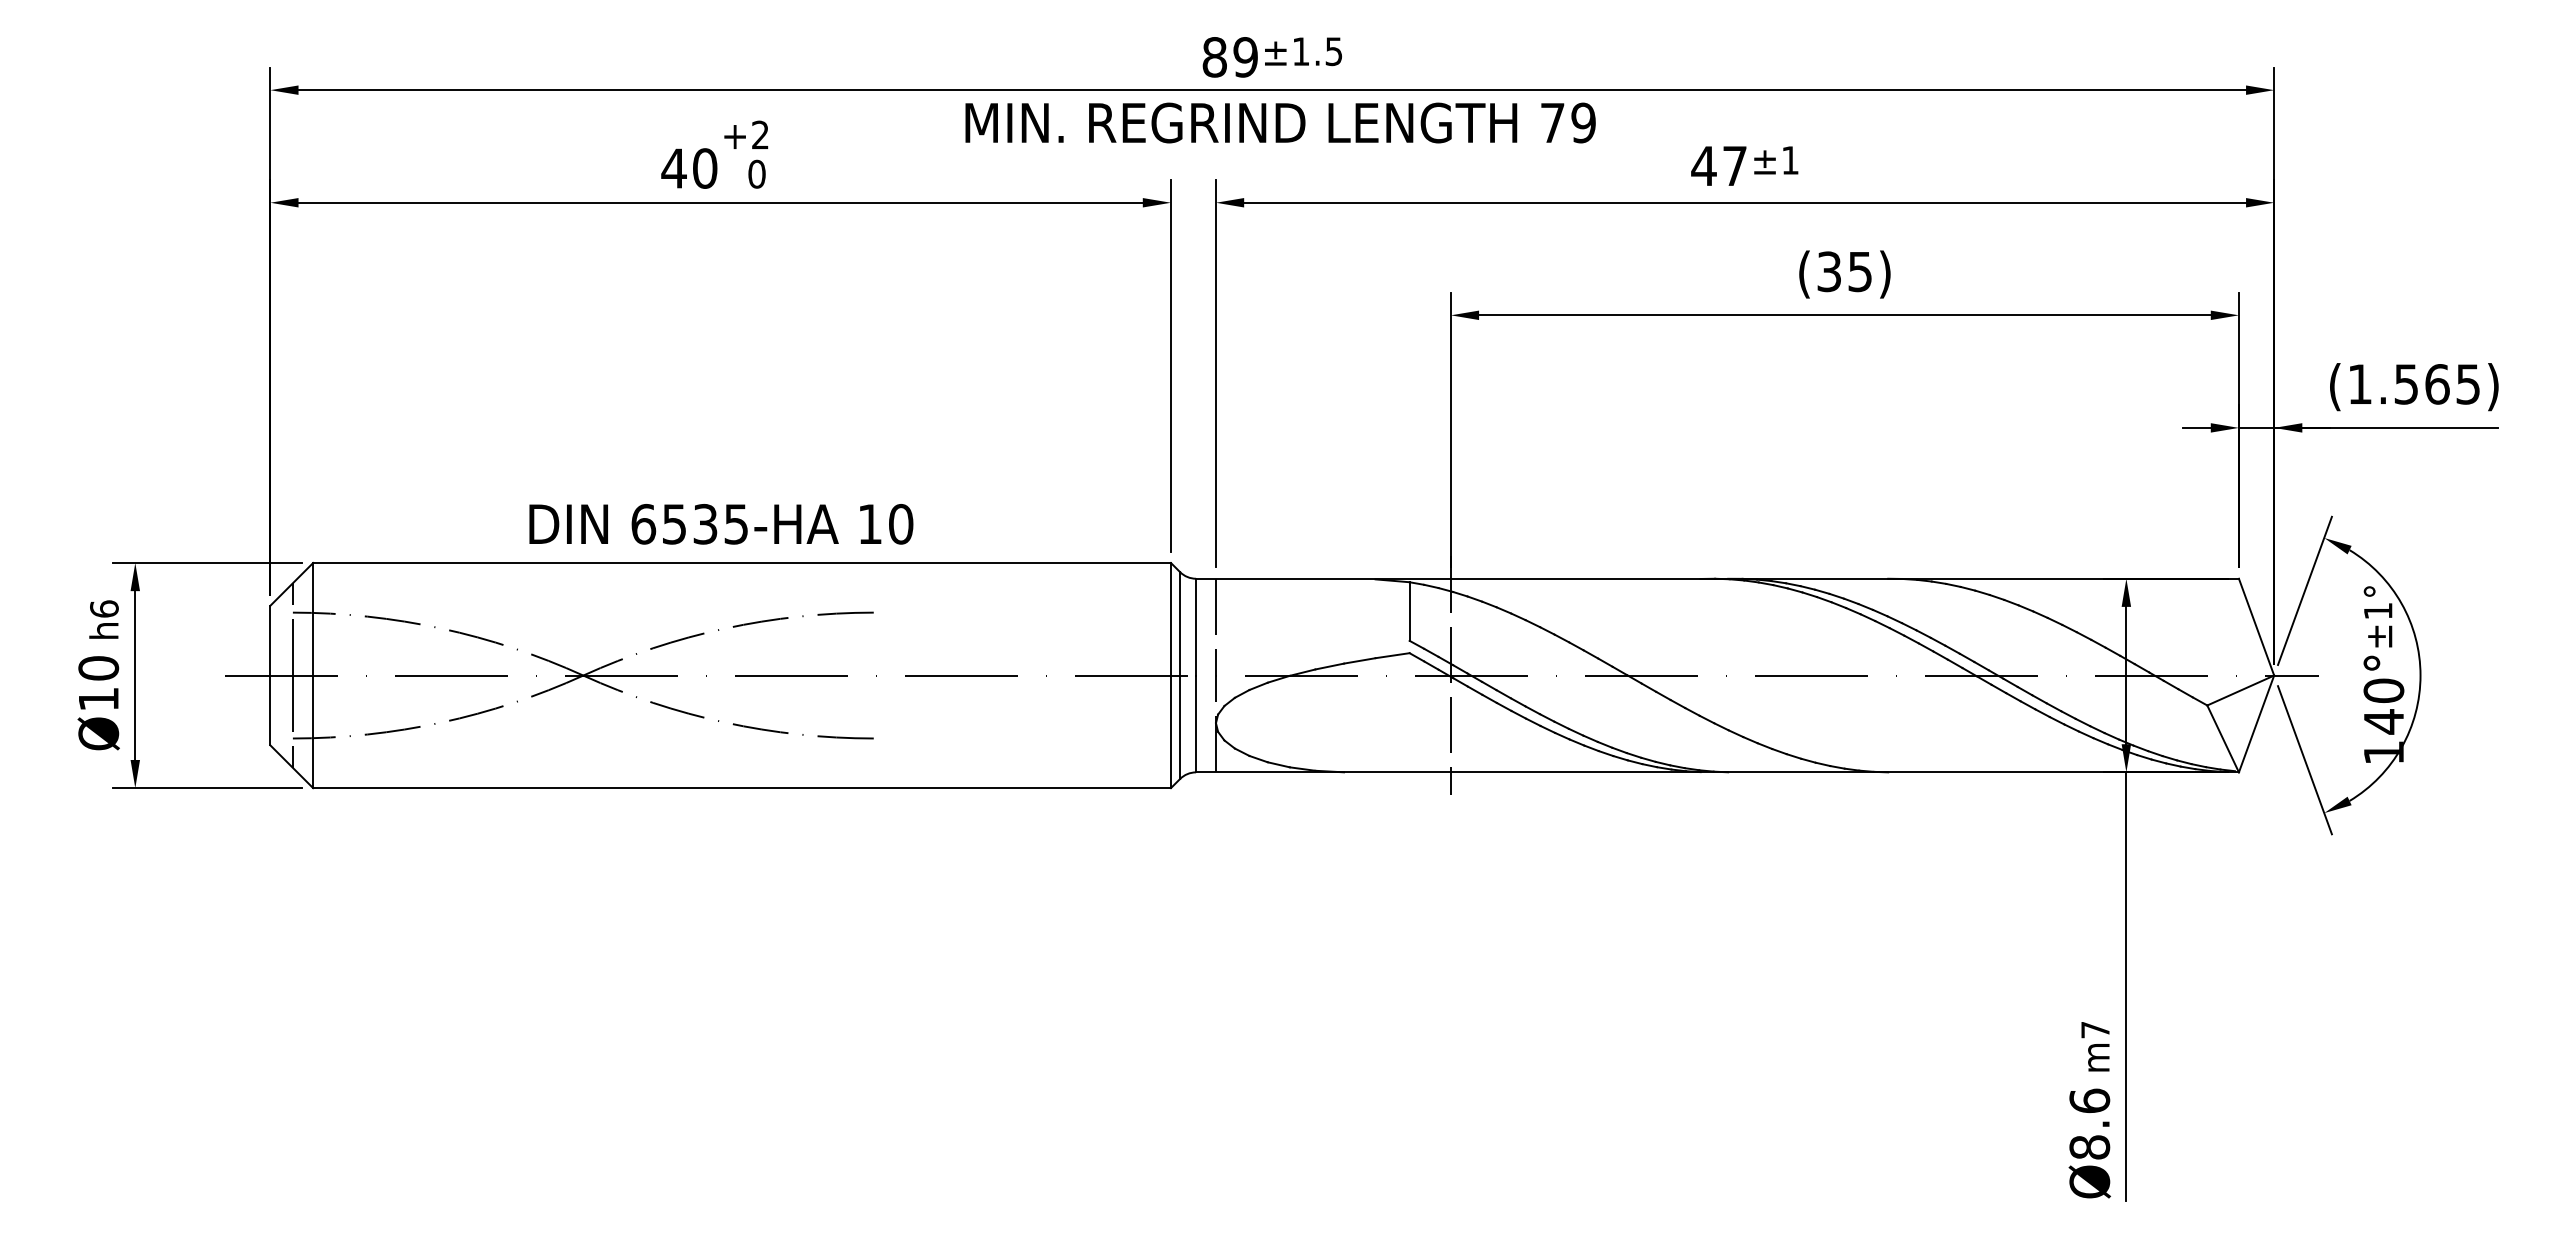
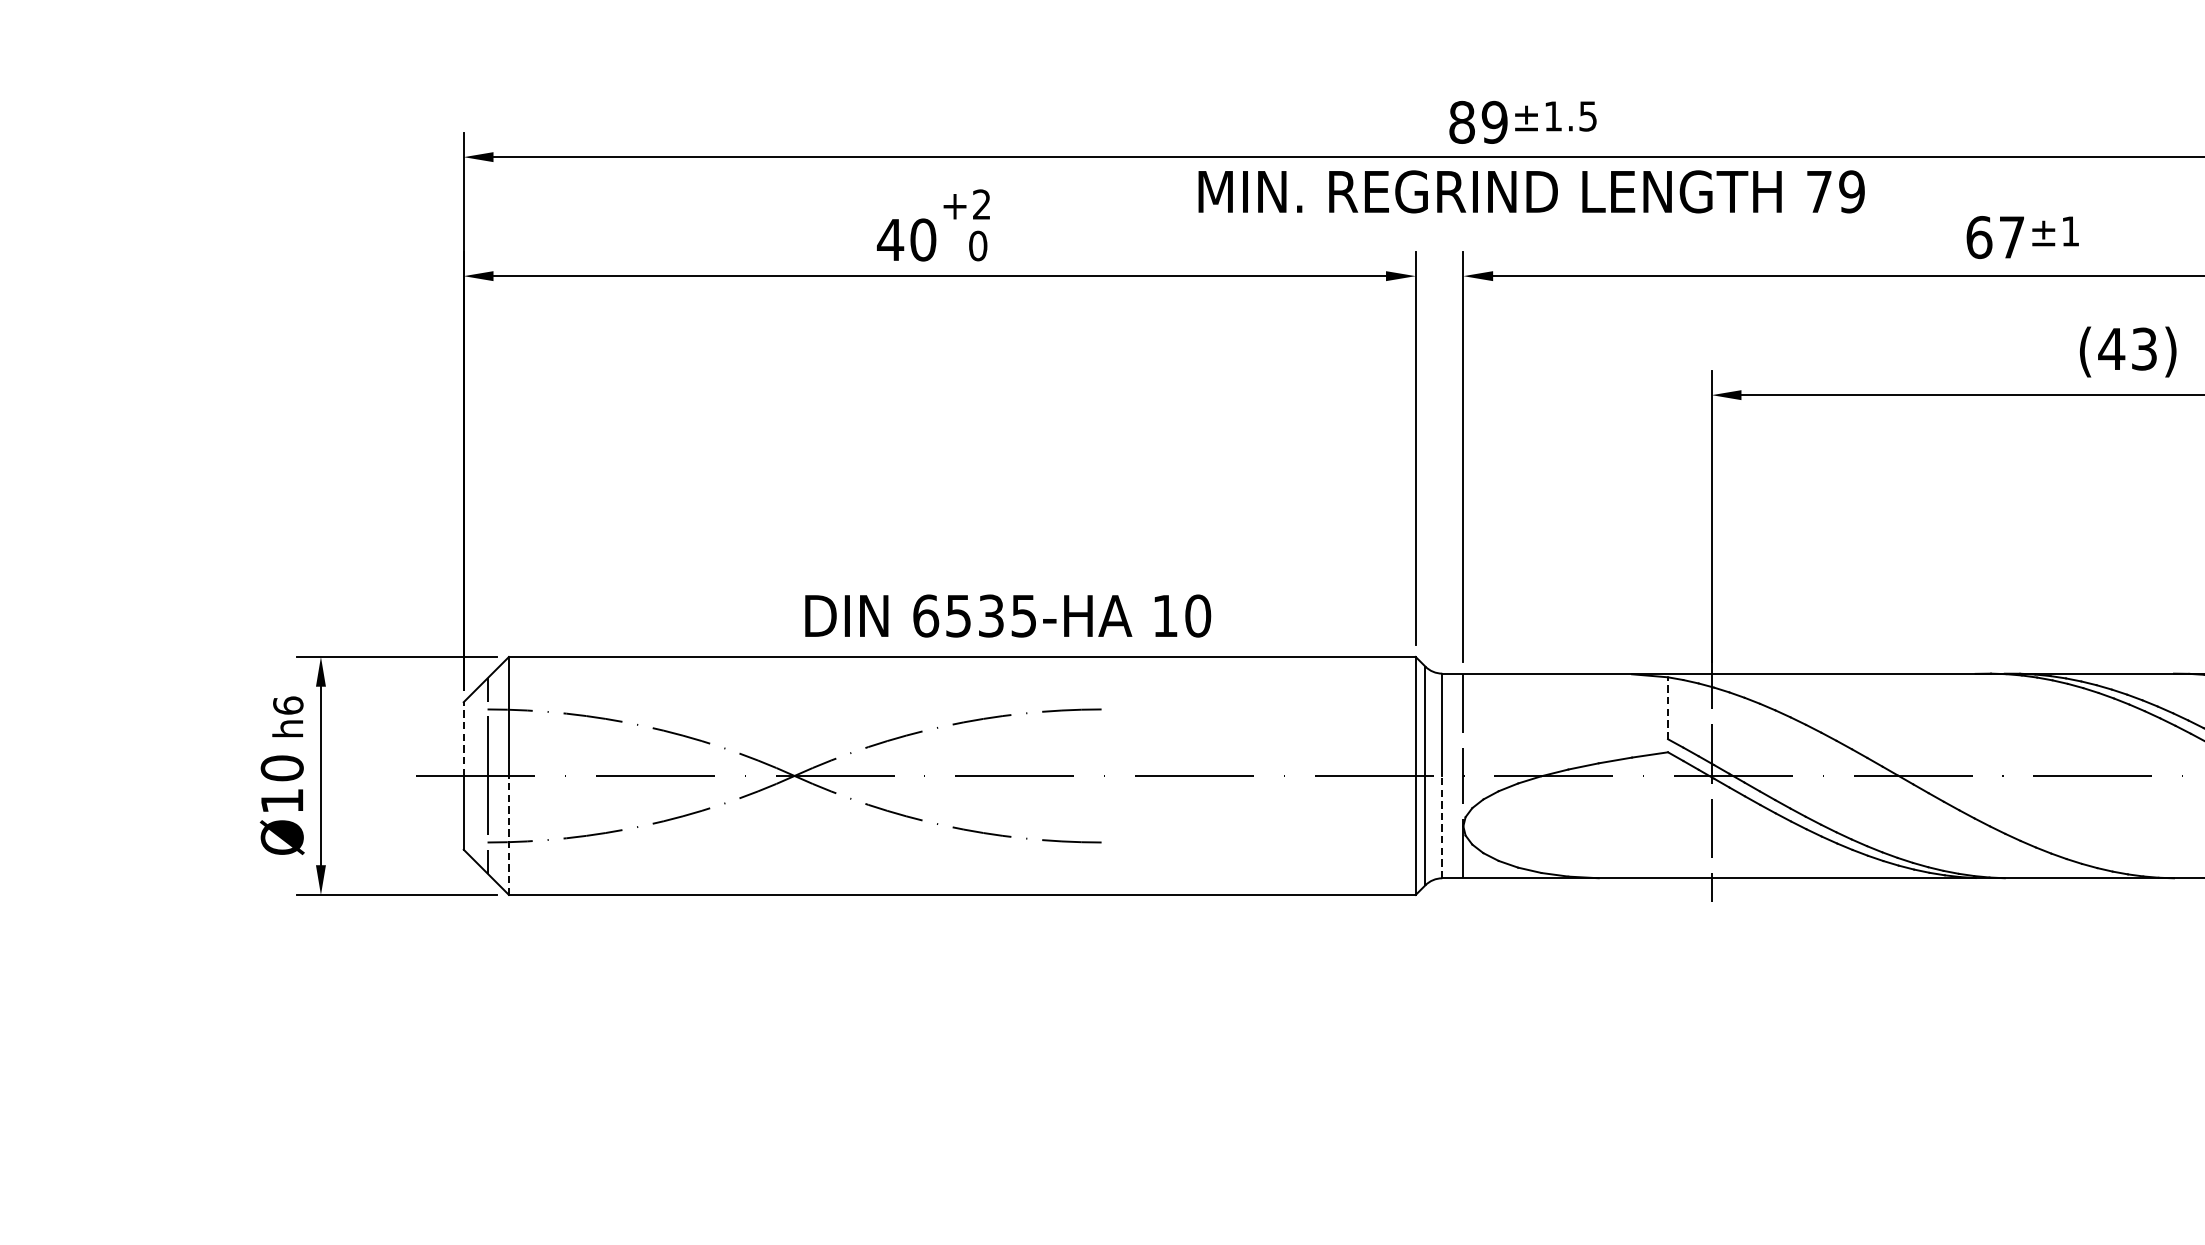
text: (1703, 165) -> (1978, 236), 47 -> 67
text: (1843, 271) -> (2126, 348), (35) -> (43)
text: (721, 524) -> (1008, 616), moved
line: (1409, 611) -> (1667, 708), solid -> dashed
line: (270, 640) -> (463, 738), solid -> dashed
line: (1196, 723) -> (1442, 826), solid -> dashed
line: (313, 731) -> (509, 835), solid -> dashed

